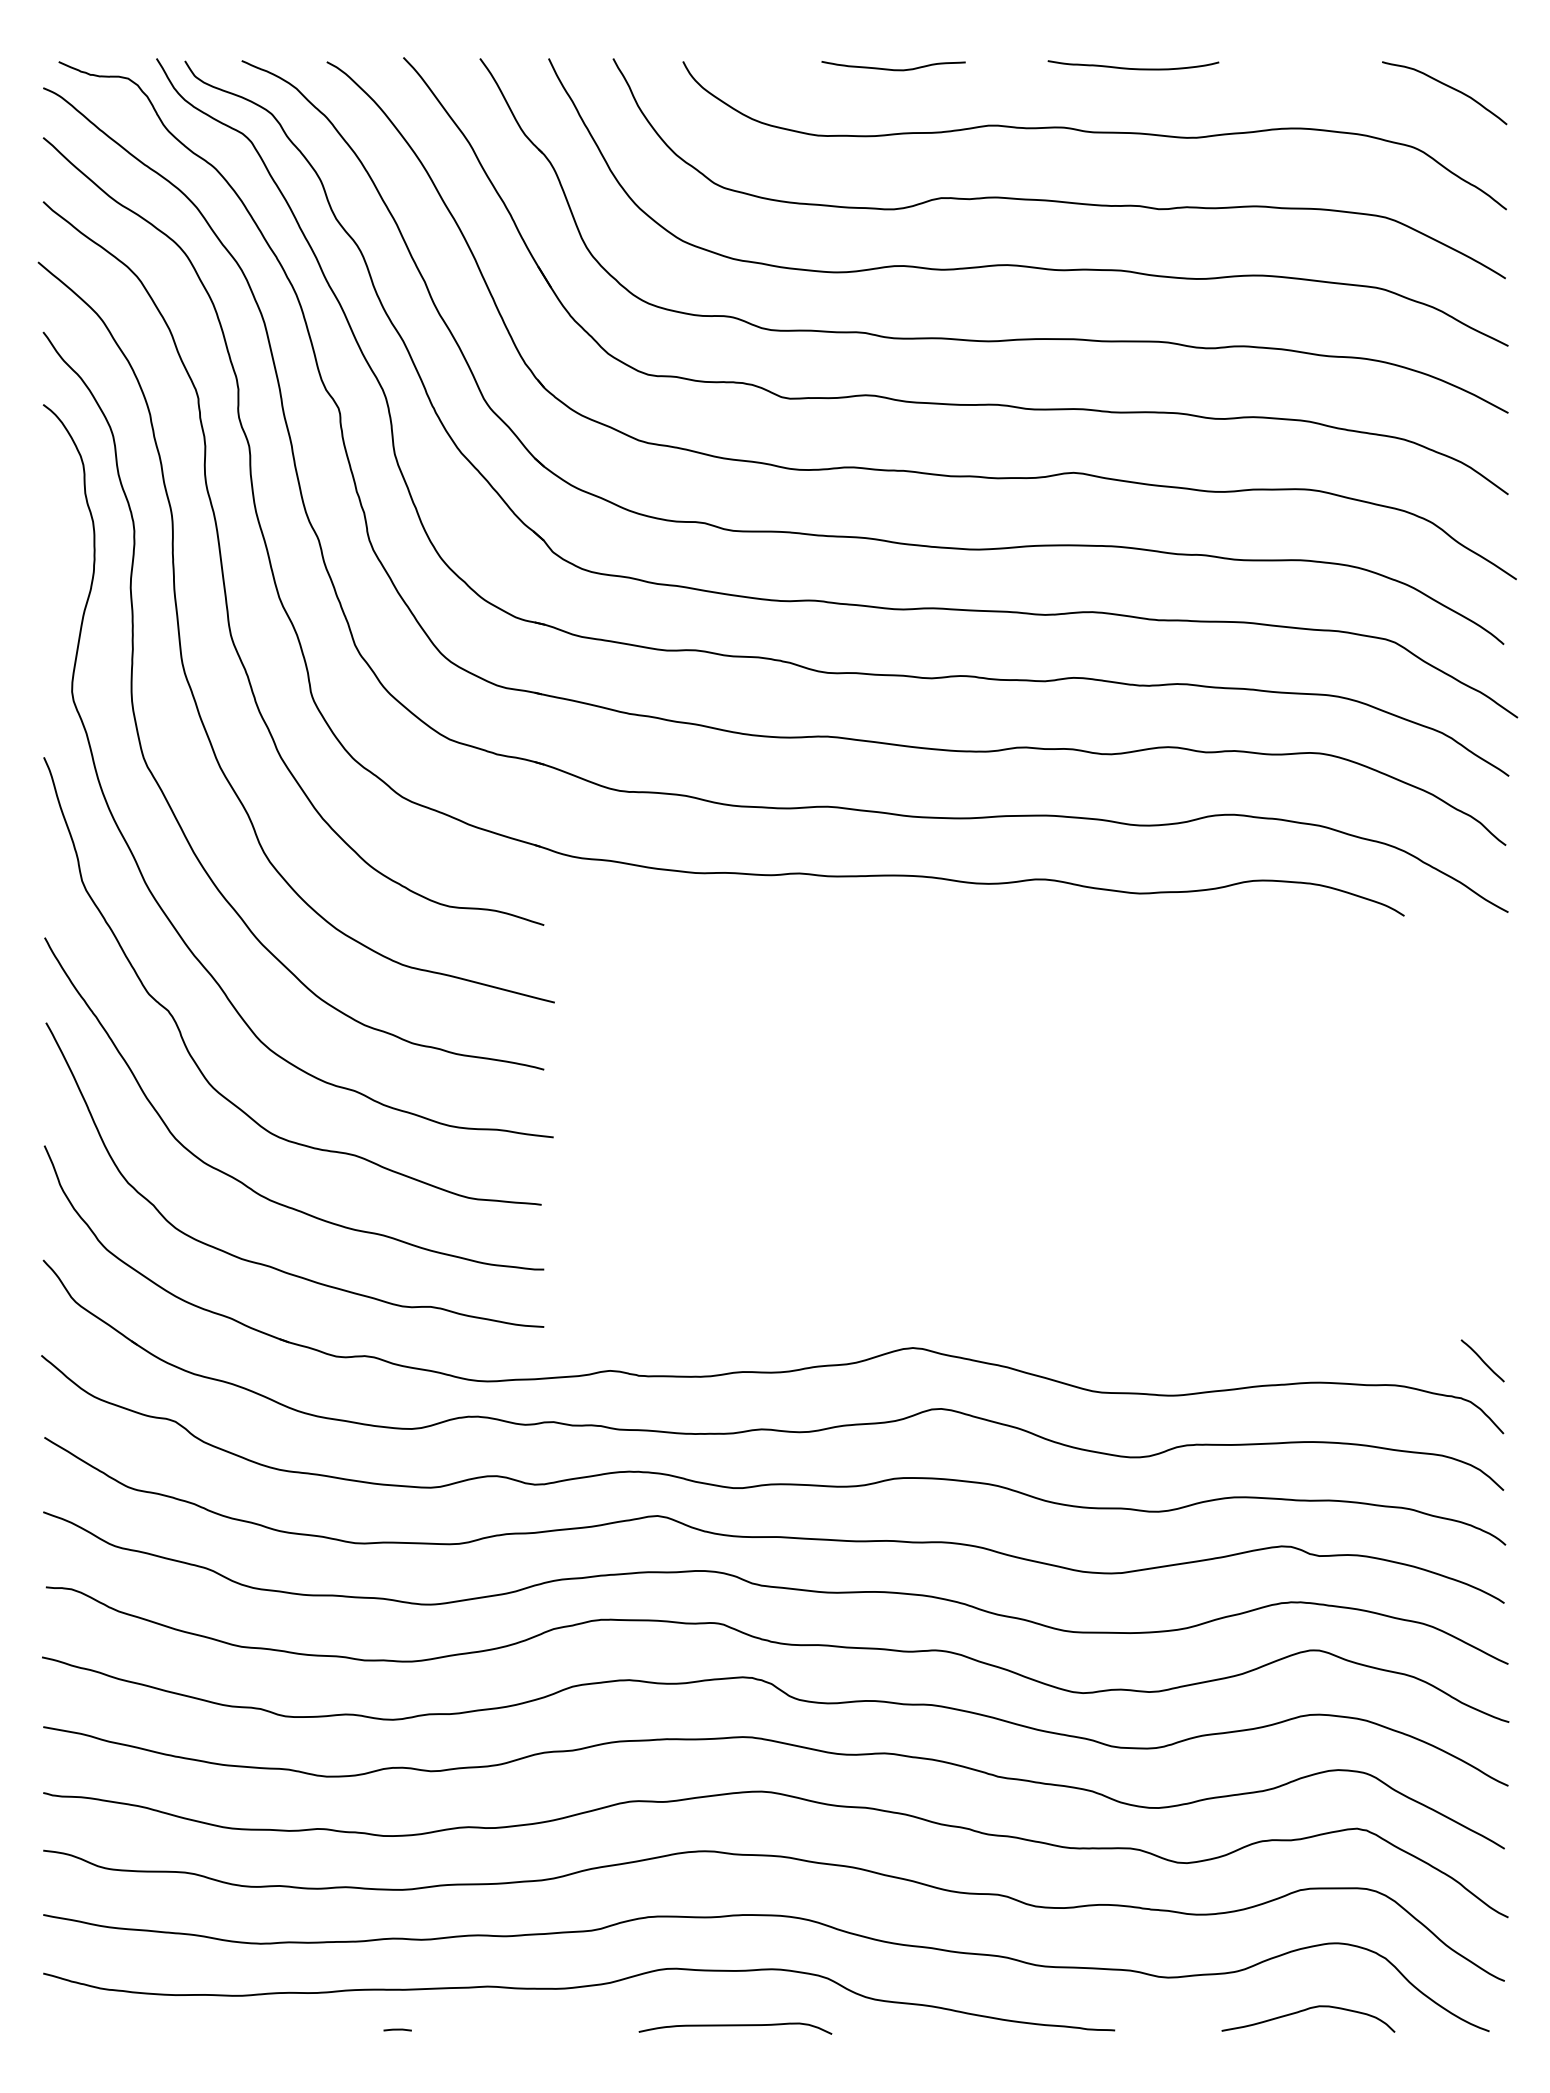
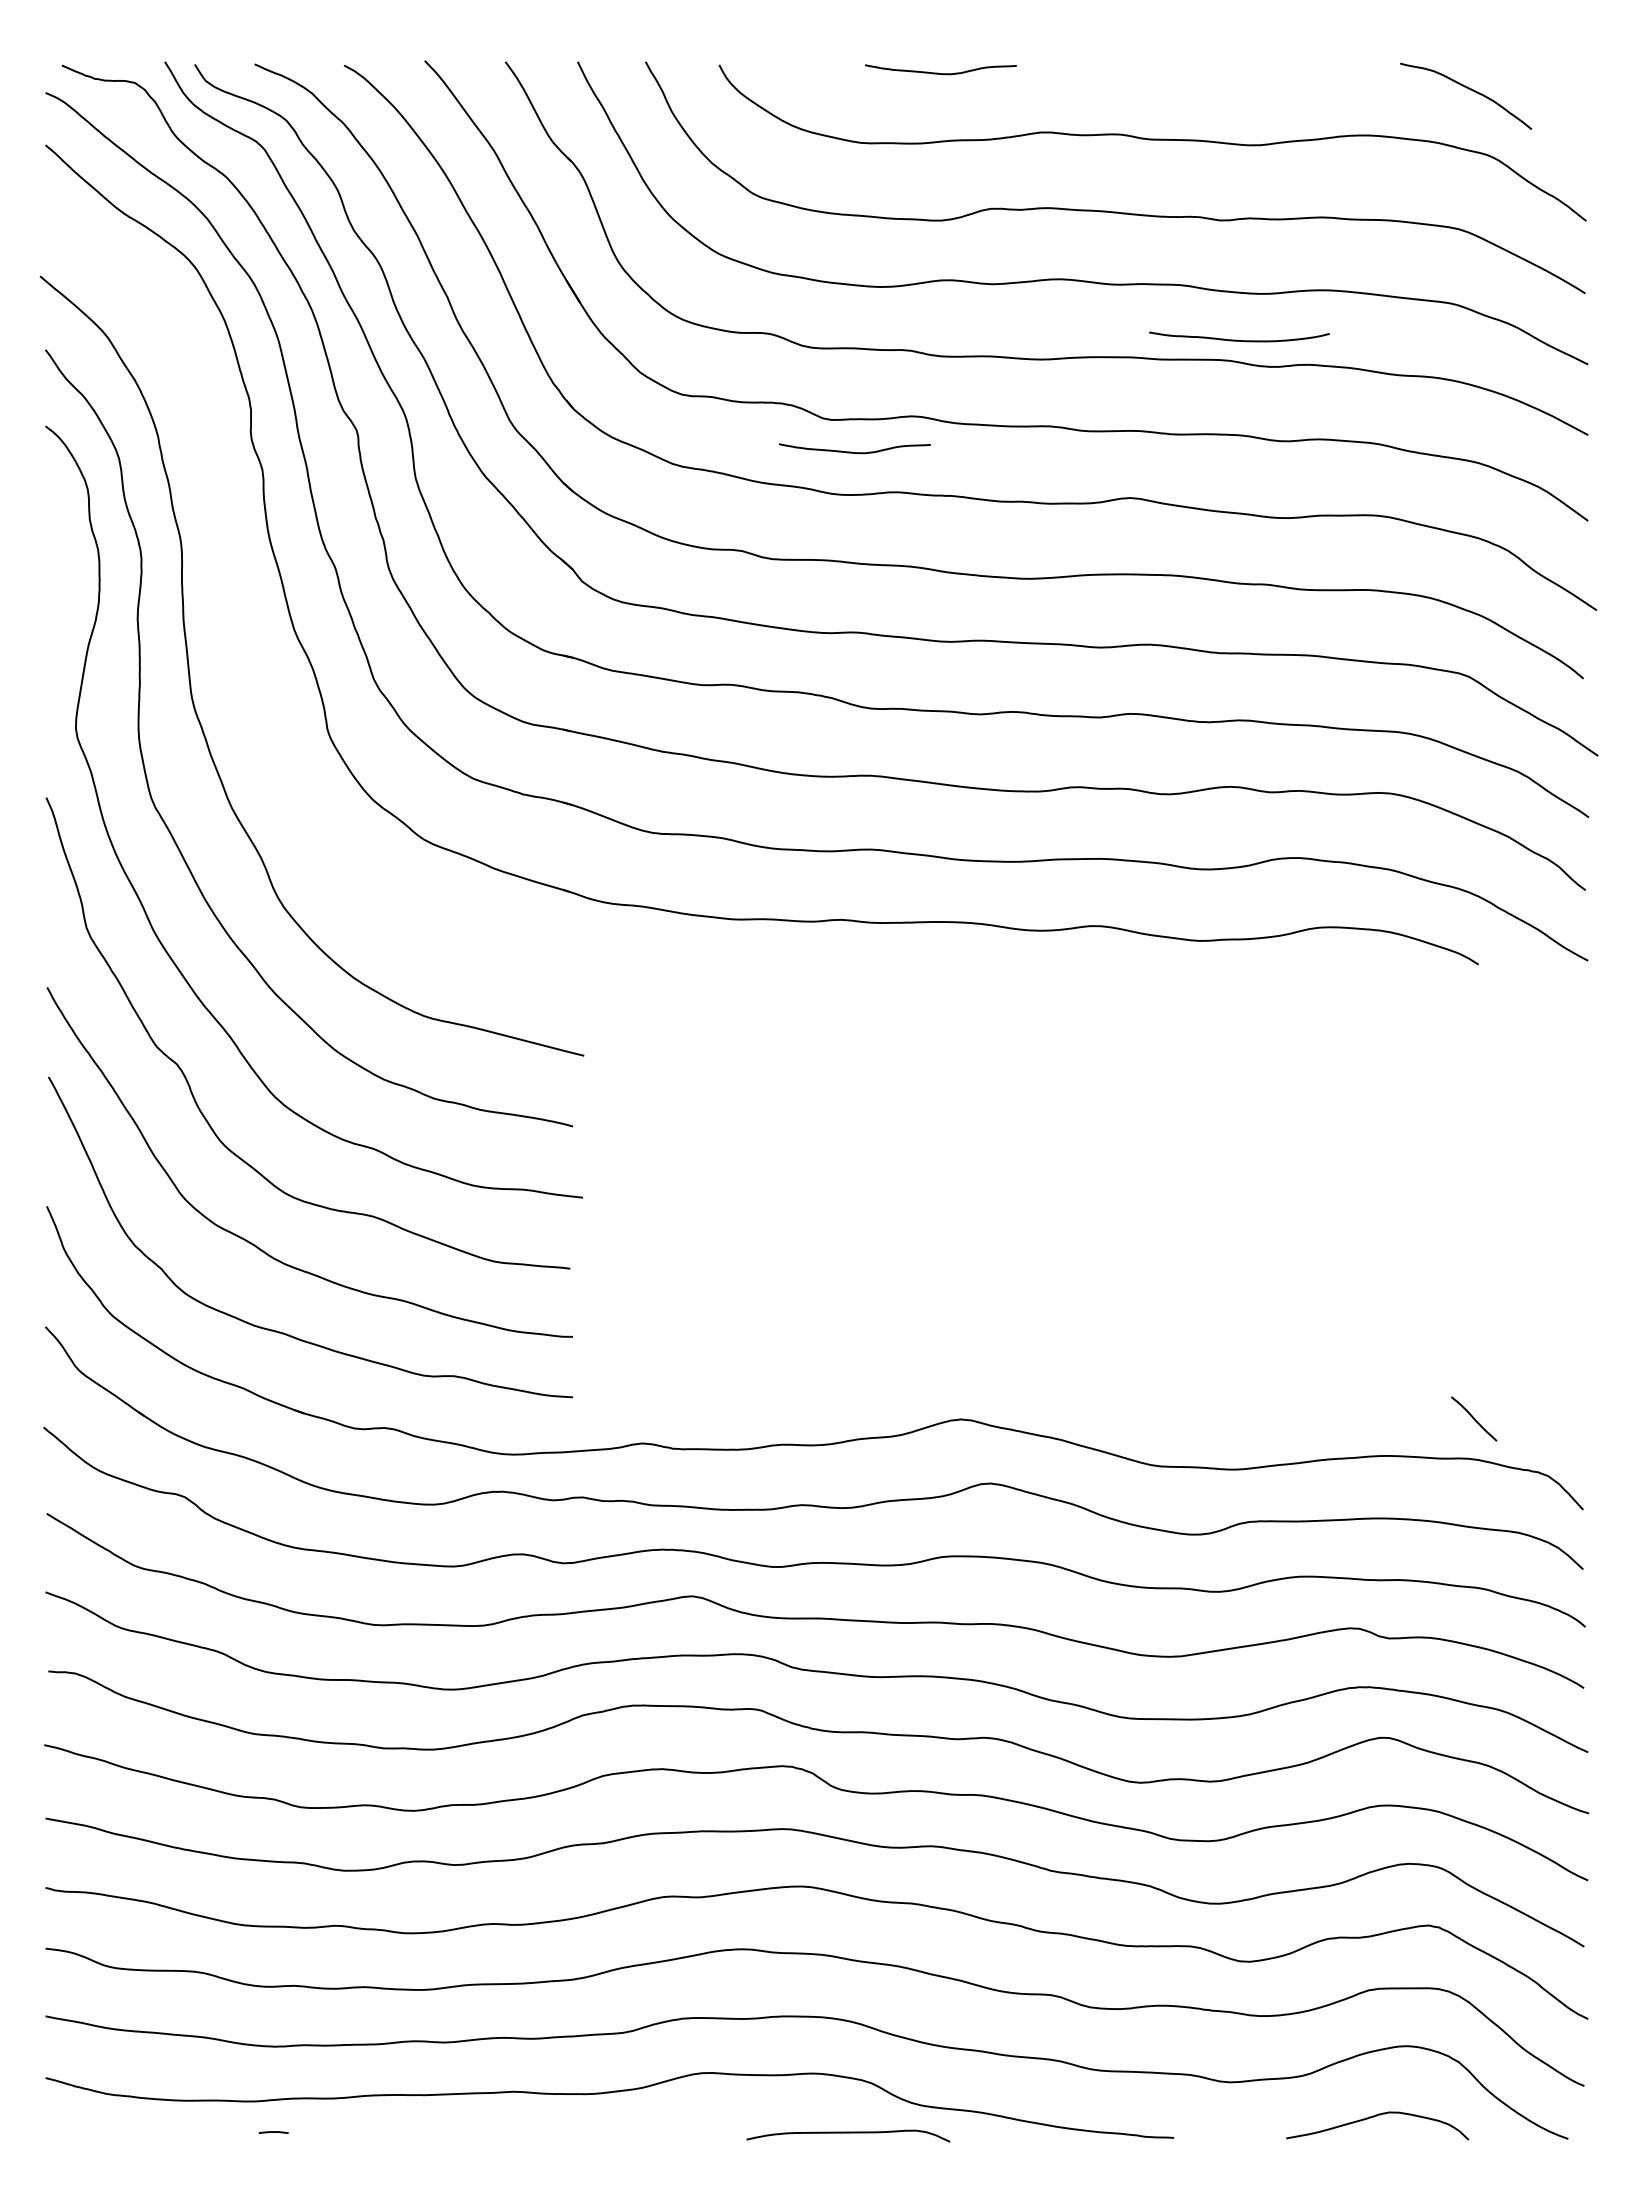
curve: (1131, 67) -> (1237, 339), moved
curve: (1446, 86) -> (1468, 89), moved
curve: (809, 428) -> (852, 451), added
curve: (223, 571) -> (235, 601), removed
line: (1483, 1360) -> (1474, 1418), moved
curve: (735, 2026) -> (848, 2133), moved
line: (397, 2030) -> (273, 2132), moved

